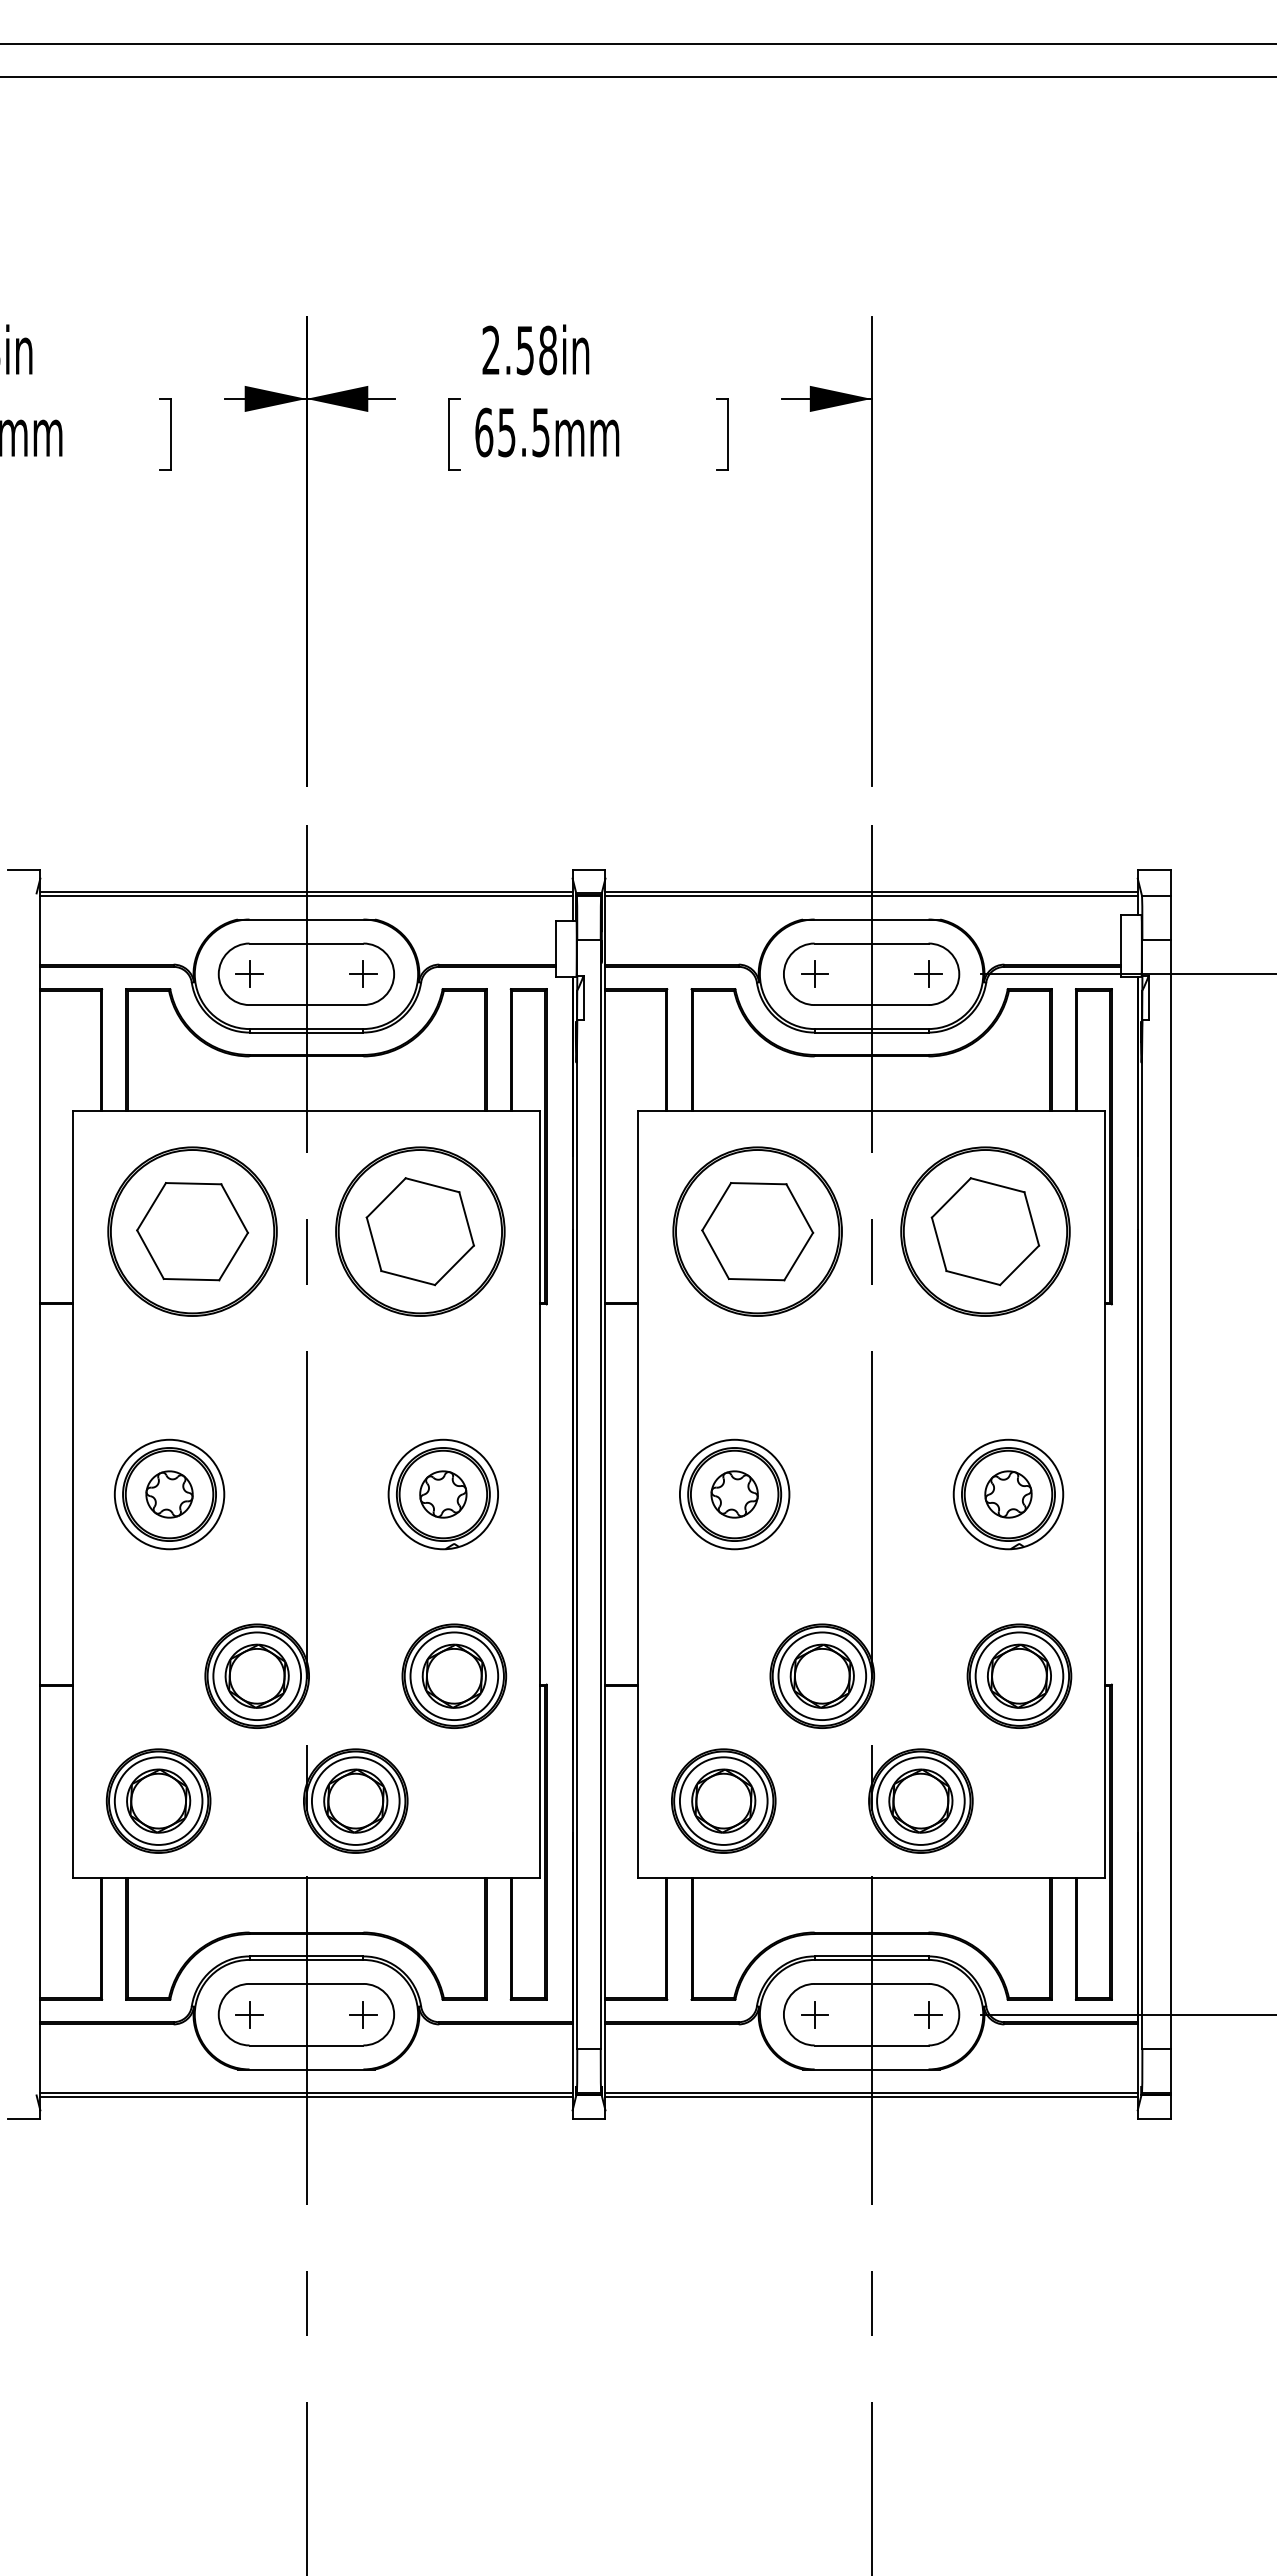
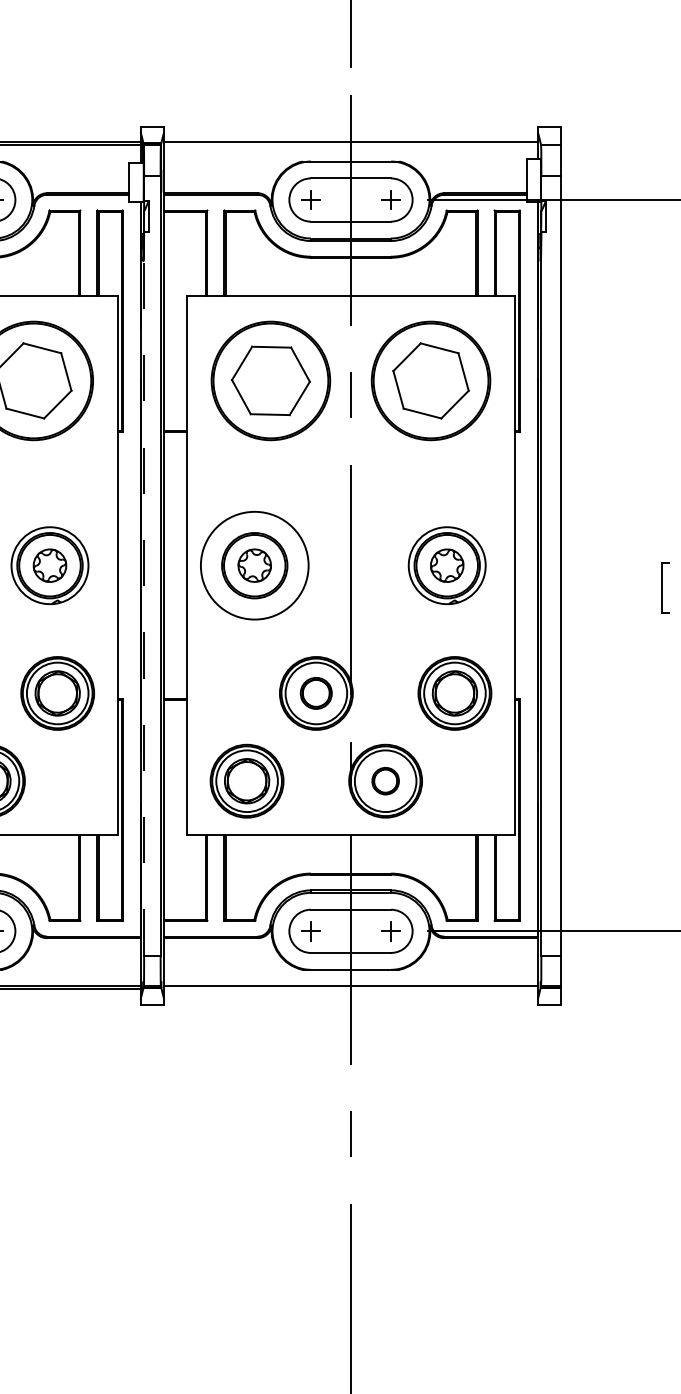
line: (871, 895) -> (350, 144), removed
circle: (734, 1494) -> (254, 565), size x1.4
line: (577, 1534) -> (144, 593), solid -> dashed
part: (821, 1675) -> (315, 692), size x0.7
part: (920, 1800) -> (385, 780), size x0.6
line: (871, 2096) -> (350, 988), removed

